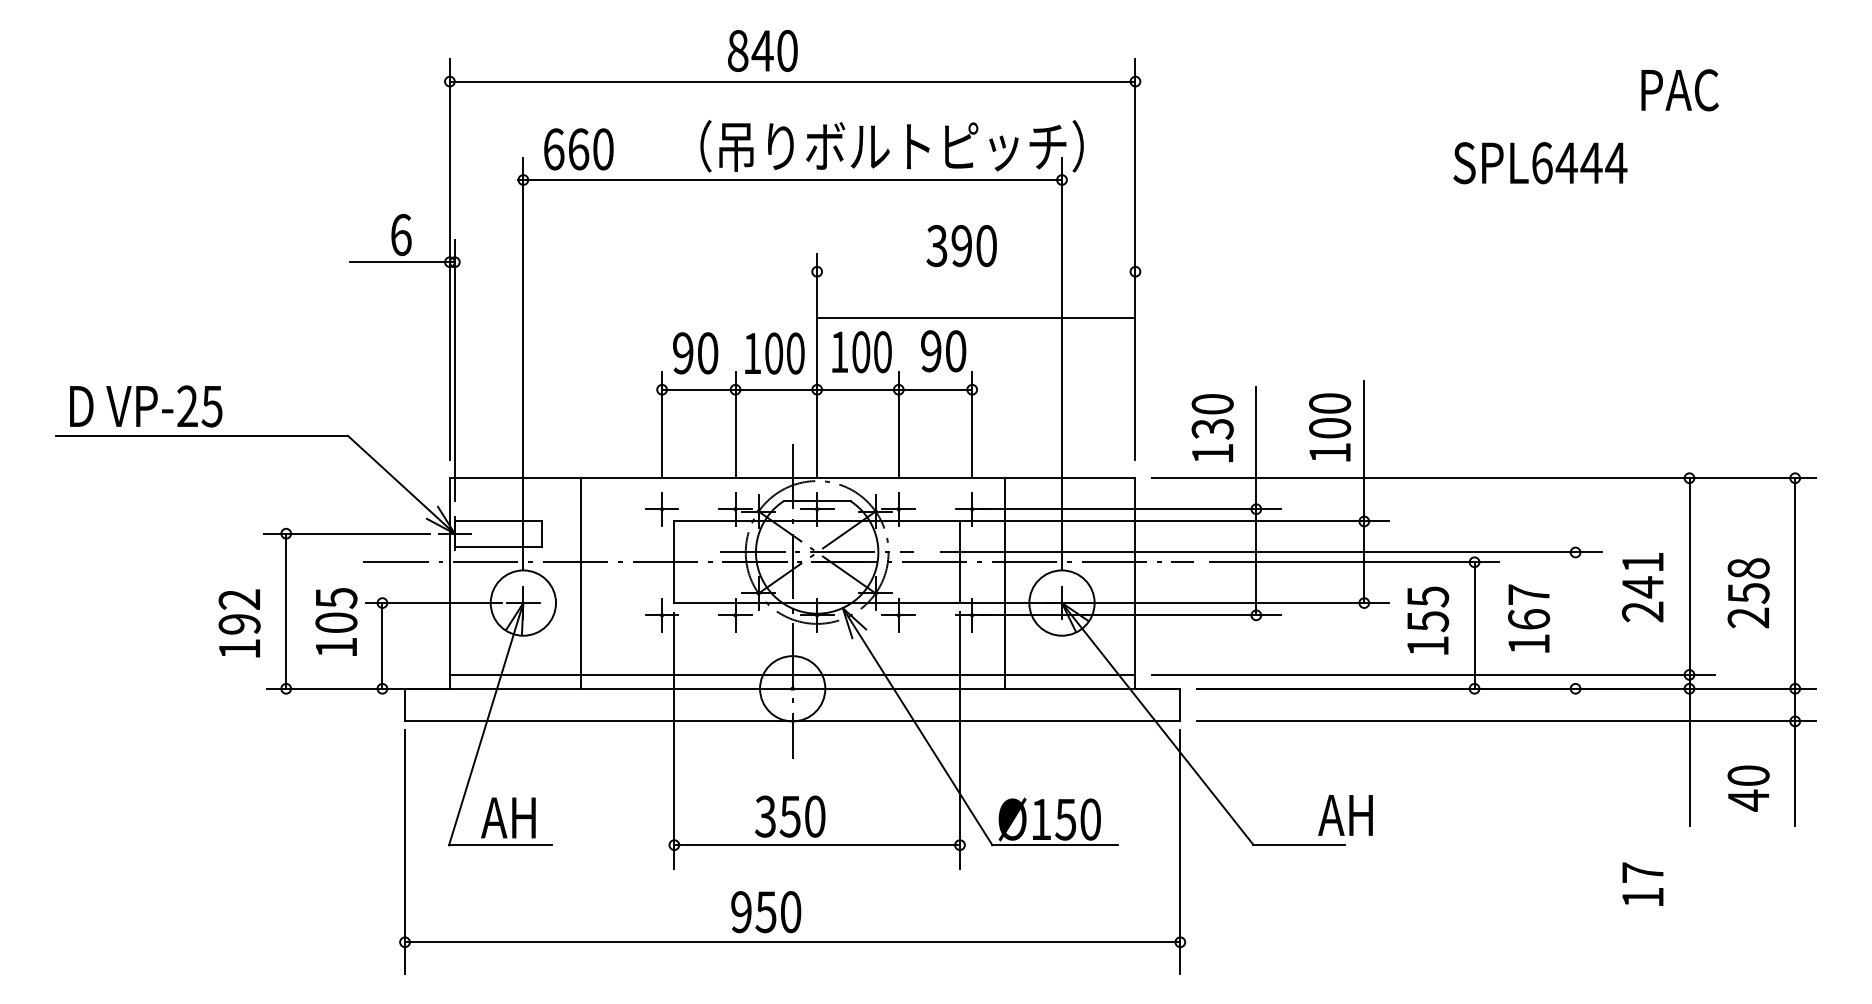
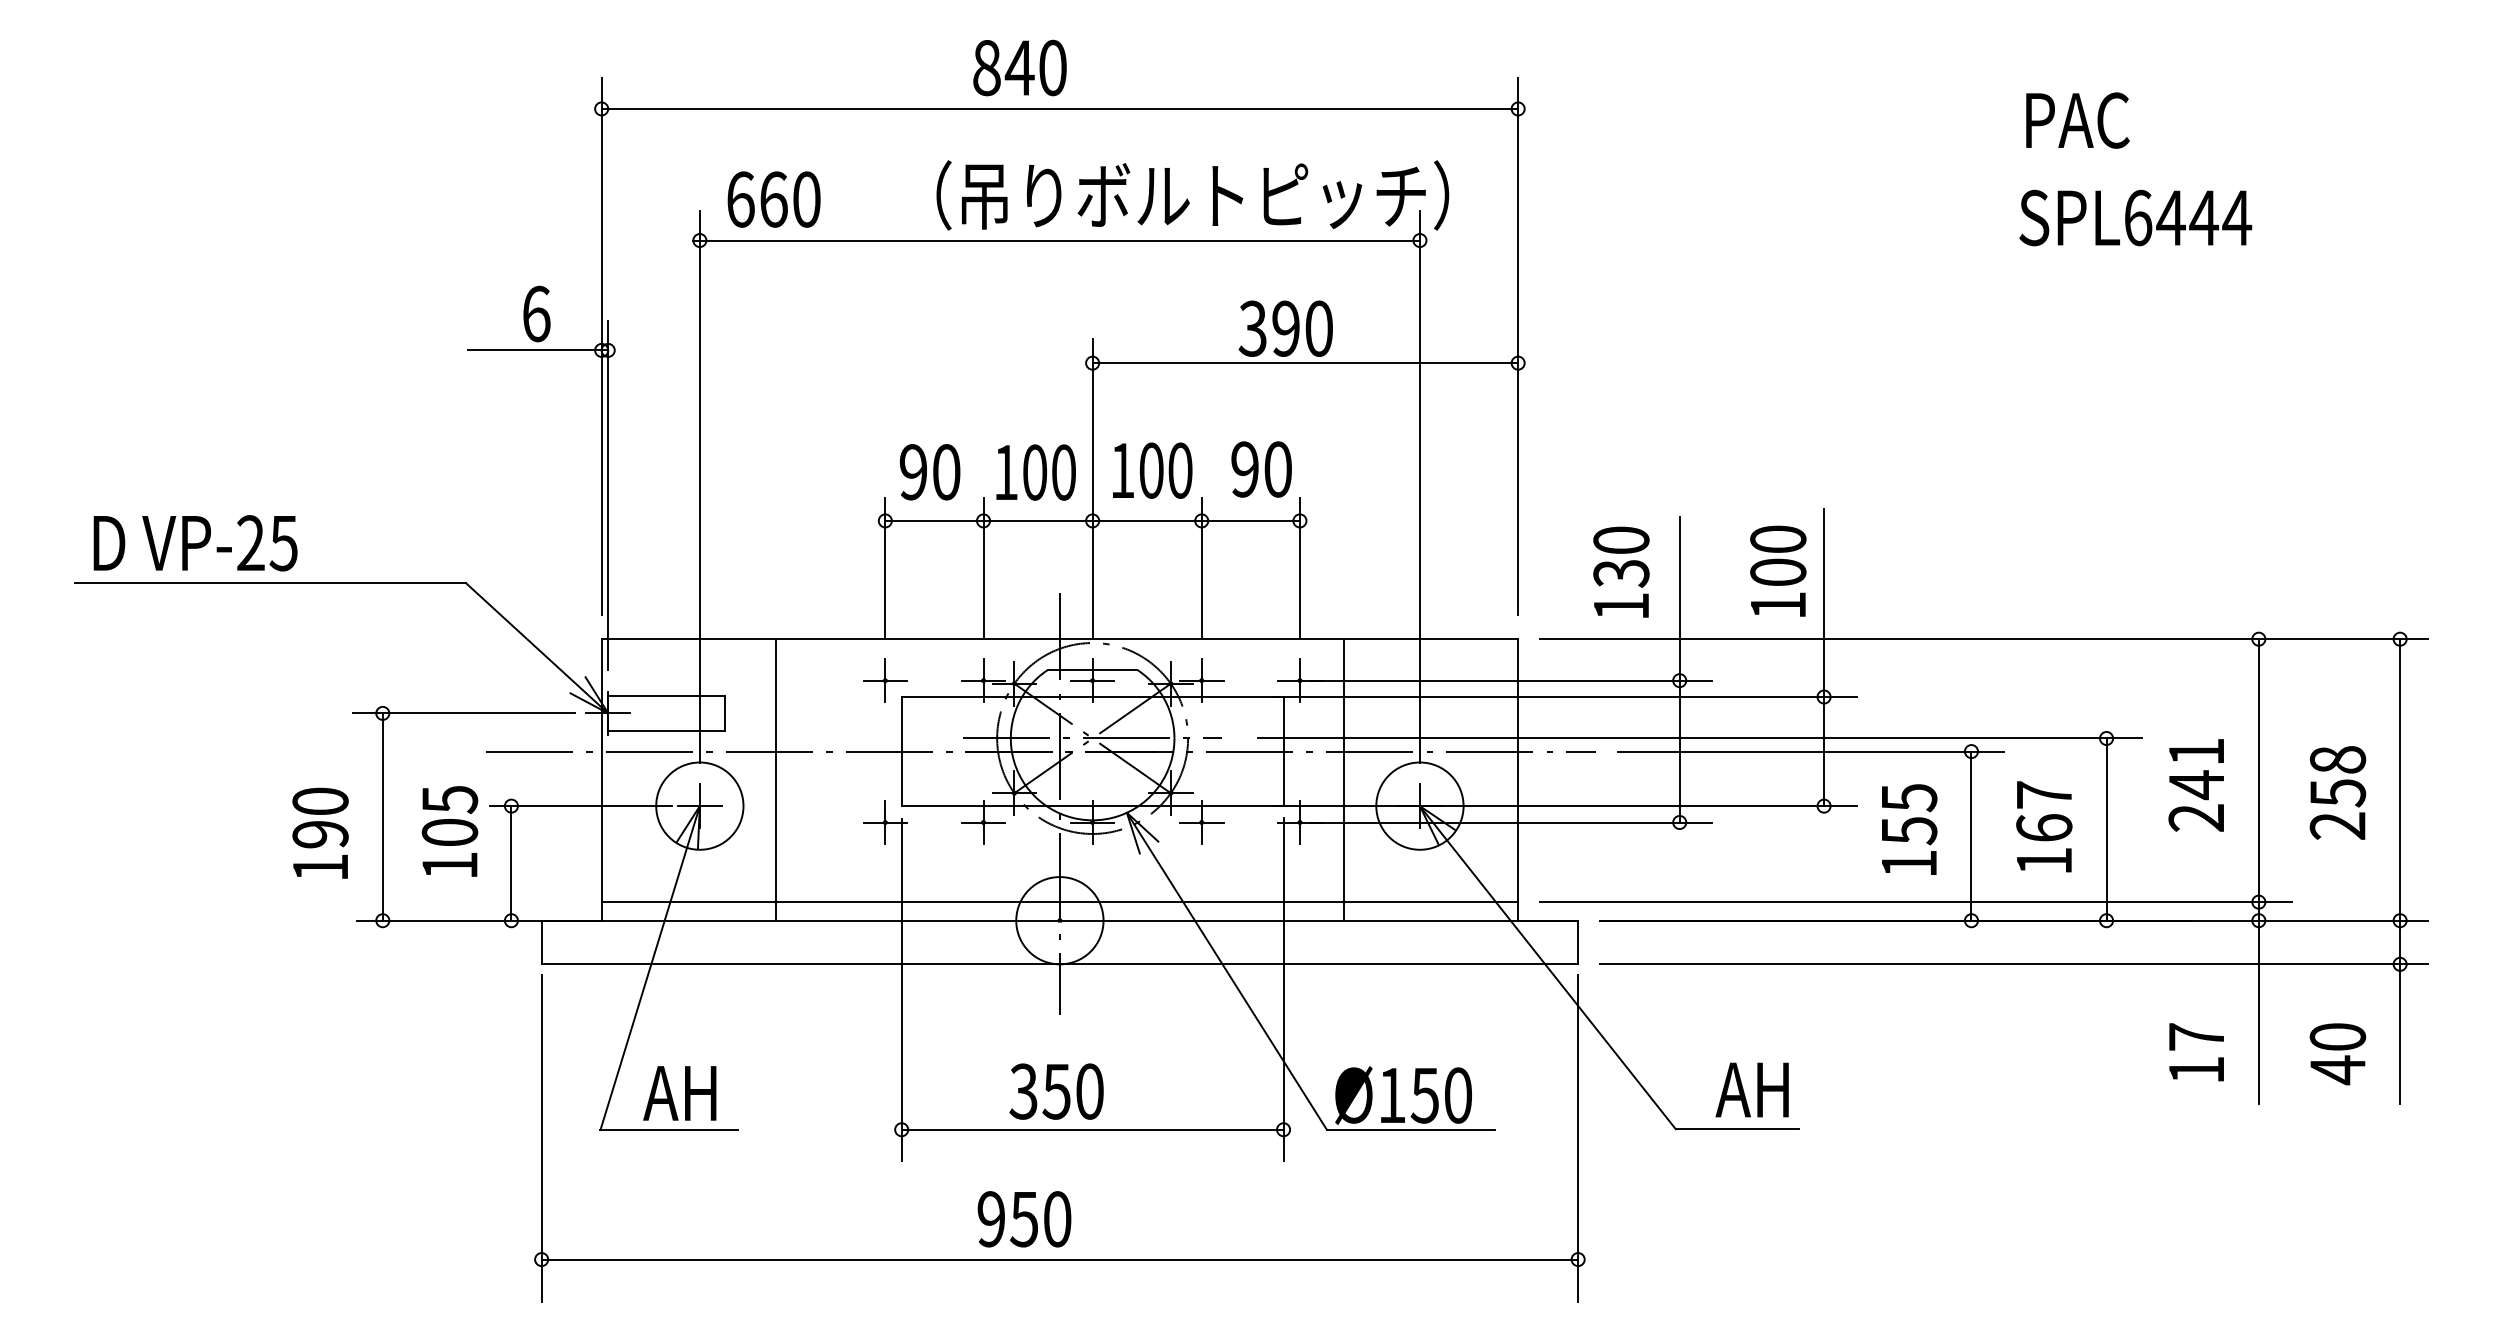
text: (1679, 90) -> (2077, 120), moved
text: (1540, 163) -> (2135, 218), moved
line: (976, 317) -> (1305, 362), moved
text: (239, 599) -> (320, 801), 192 -> 190
line: (1575, 620) -> (2106, 829), added
text: (1345, 815) -> (1752, 1090), moved
text: (1642, 883) -> (2196, 1051), moved

